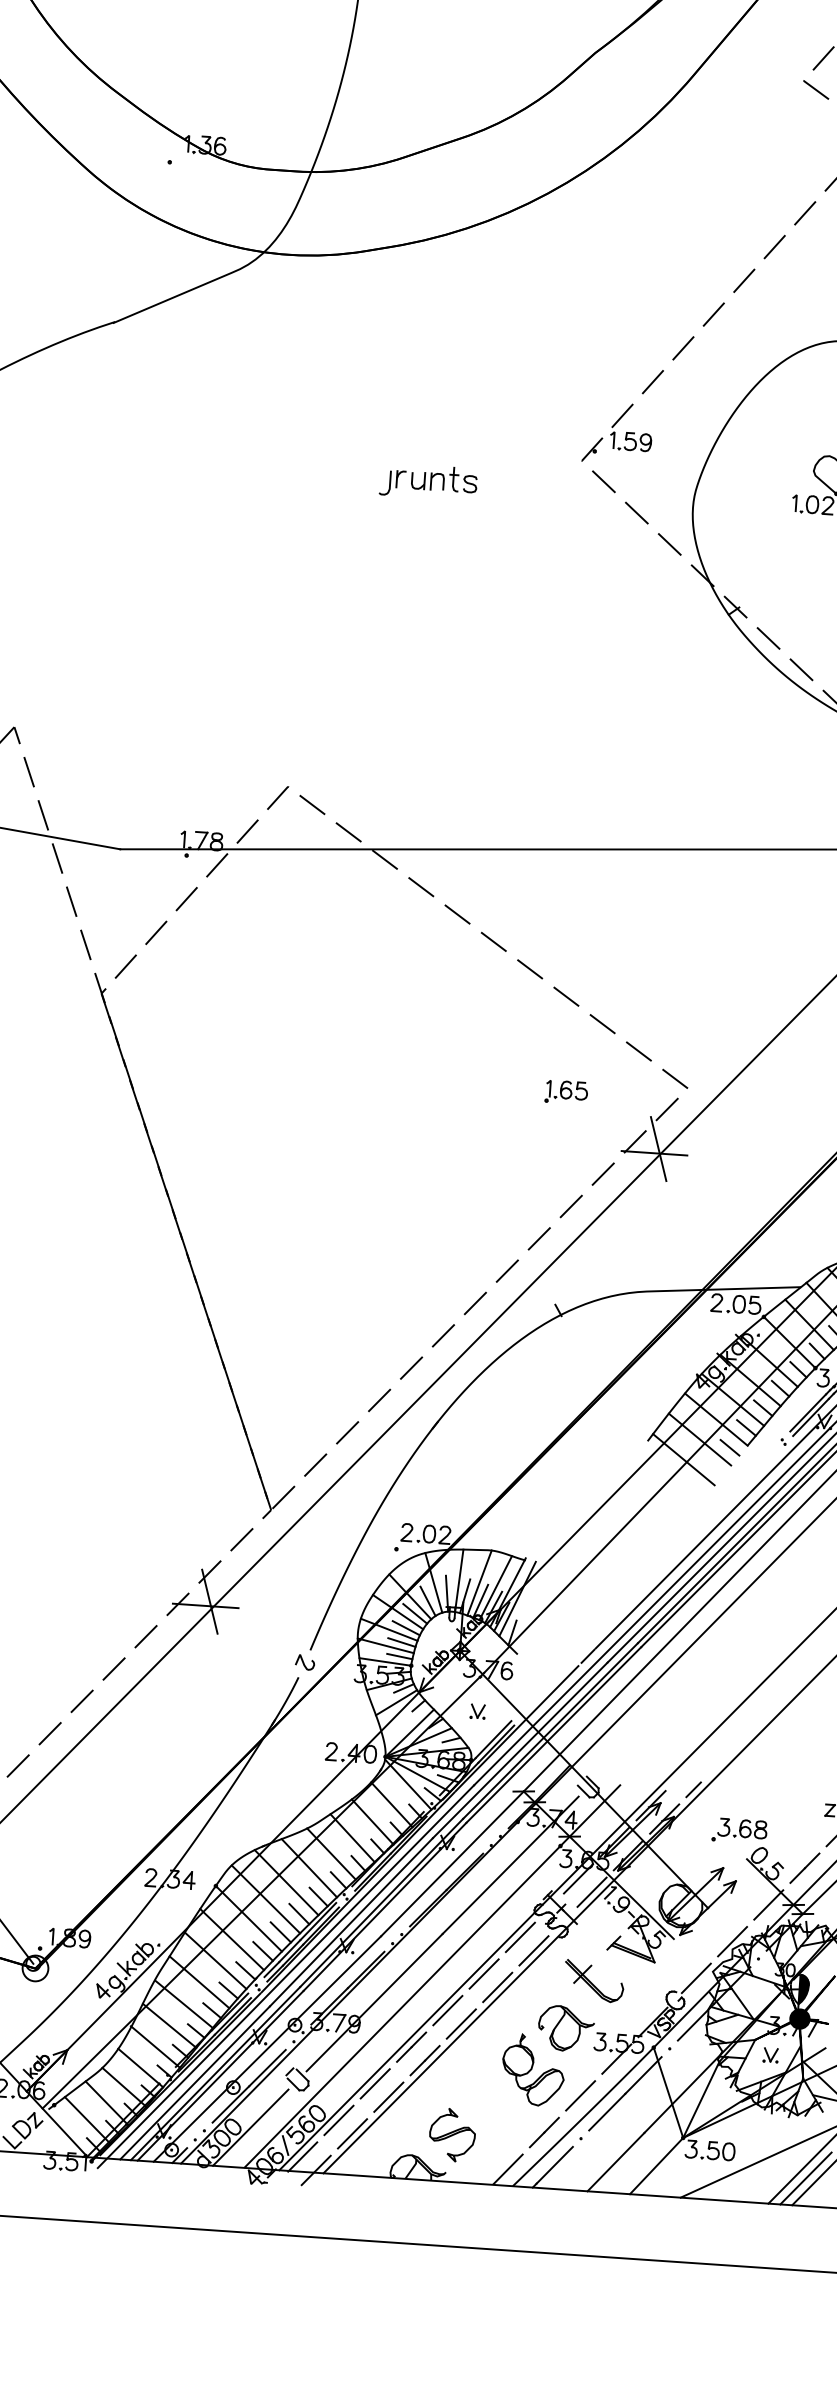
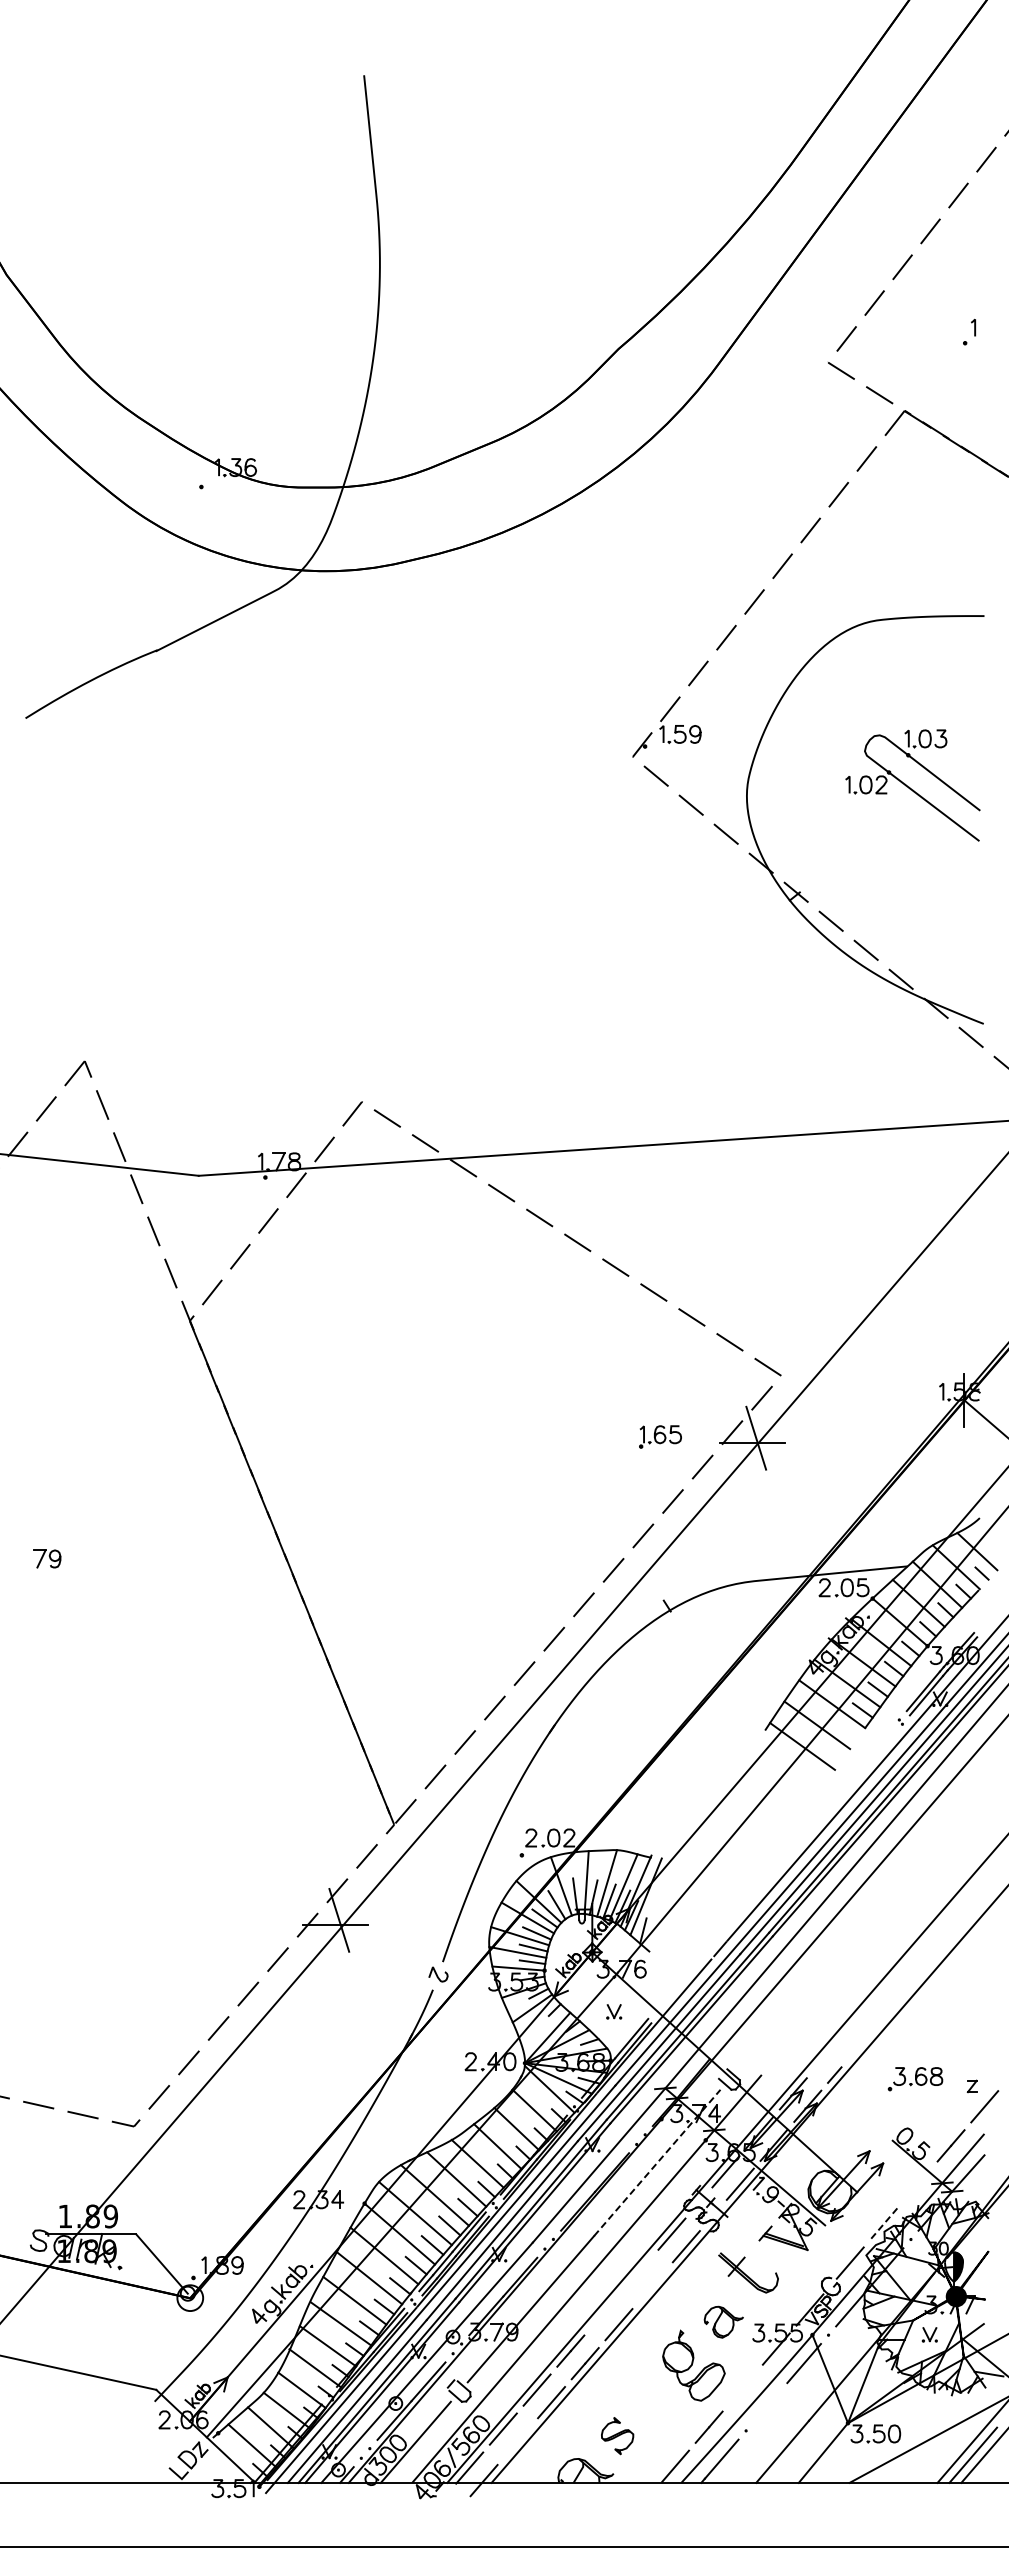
part: (428, 481) -> (481, 787), removed
part: (566, 1091) -> (660, 1436), moved
line: (729, 1447) -> (847, 1731), removed
part: (739, 1831) -> (915, 2079), moved
line: (510, 1864) -> (657, 2162), solid -> dashed
line: (768, 1904) -> (917, 2184), removed
line: (732, 1942) -> (883, 2224), solid -> dashed
line: (483, 1973) -> (637, 2272), removed
line: (497, 1987) -> (652, 2285), removed
line: (447, 2009) -> (604, 2311), removed
part: (565, 2029) -> (723, 2322), size x0.7
line: (580, 2095) -> (742, 2387), removed
line: (607, 2112) -> (770, 2402), removed
line: (352, 2133) -> (517, 2441), removed
part: (452, 2134) -> (617, 2435), size x0.7

